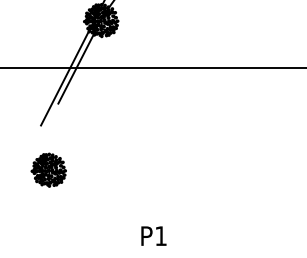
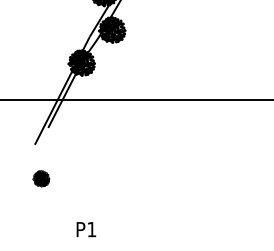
part: (49, 169) -> (41, 178), size x0.6
text: (154, 235) -> (86, 229), moved

